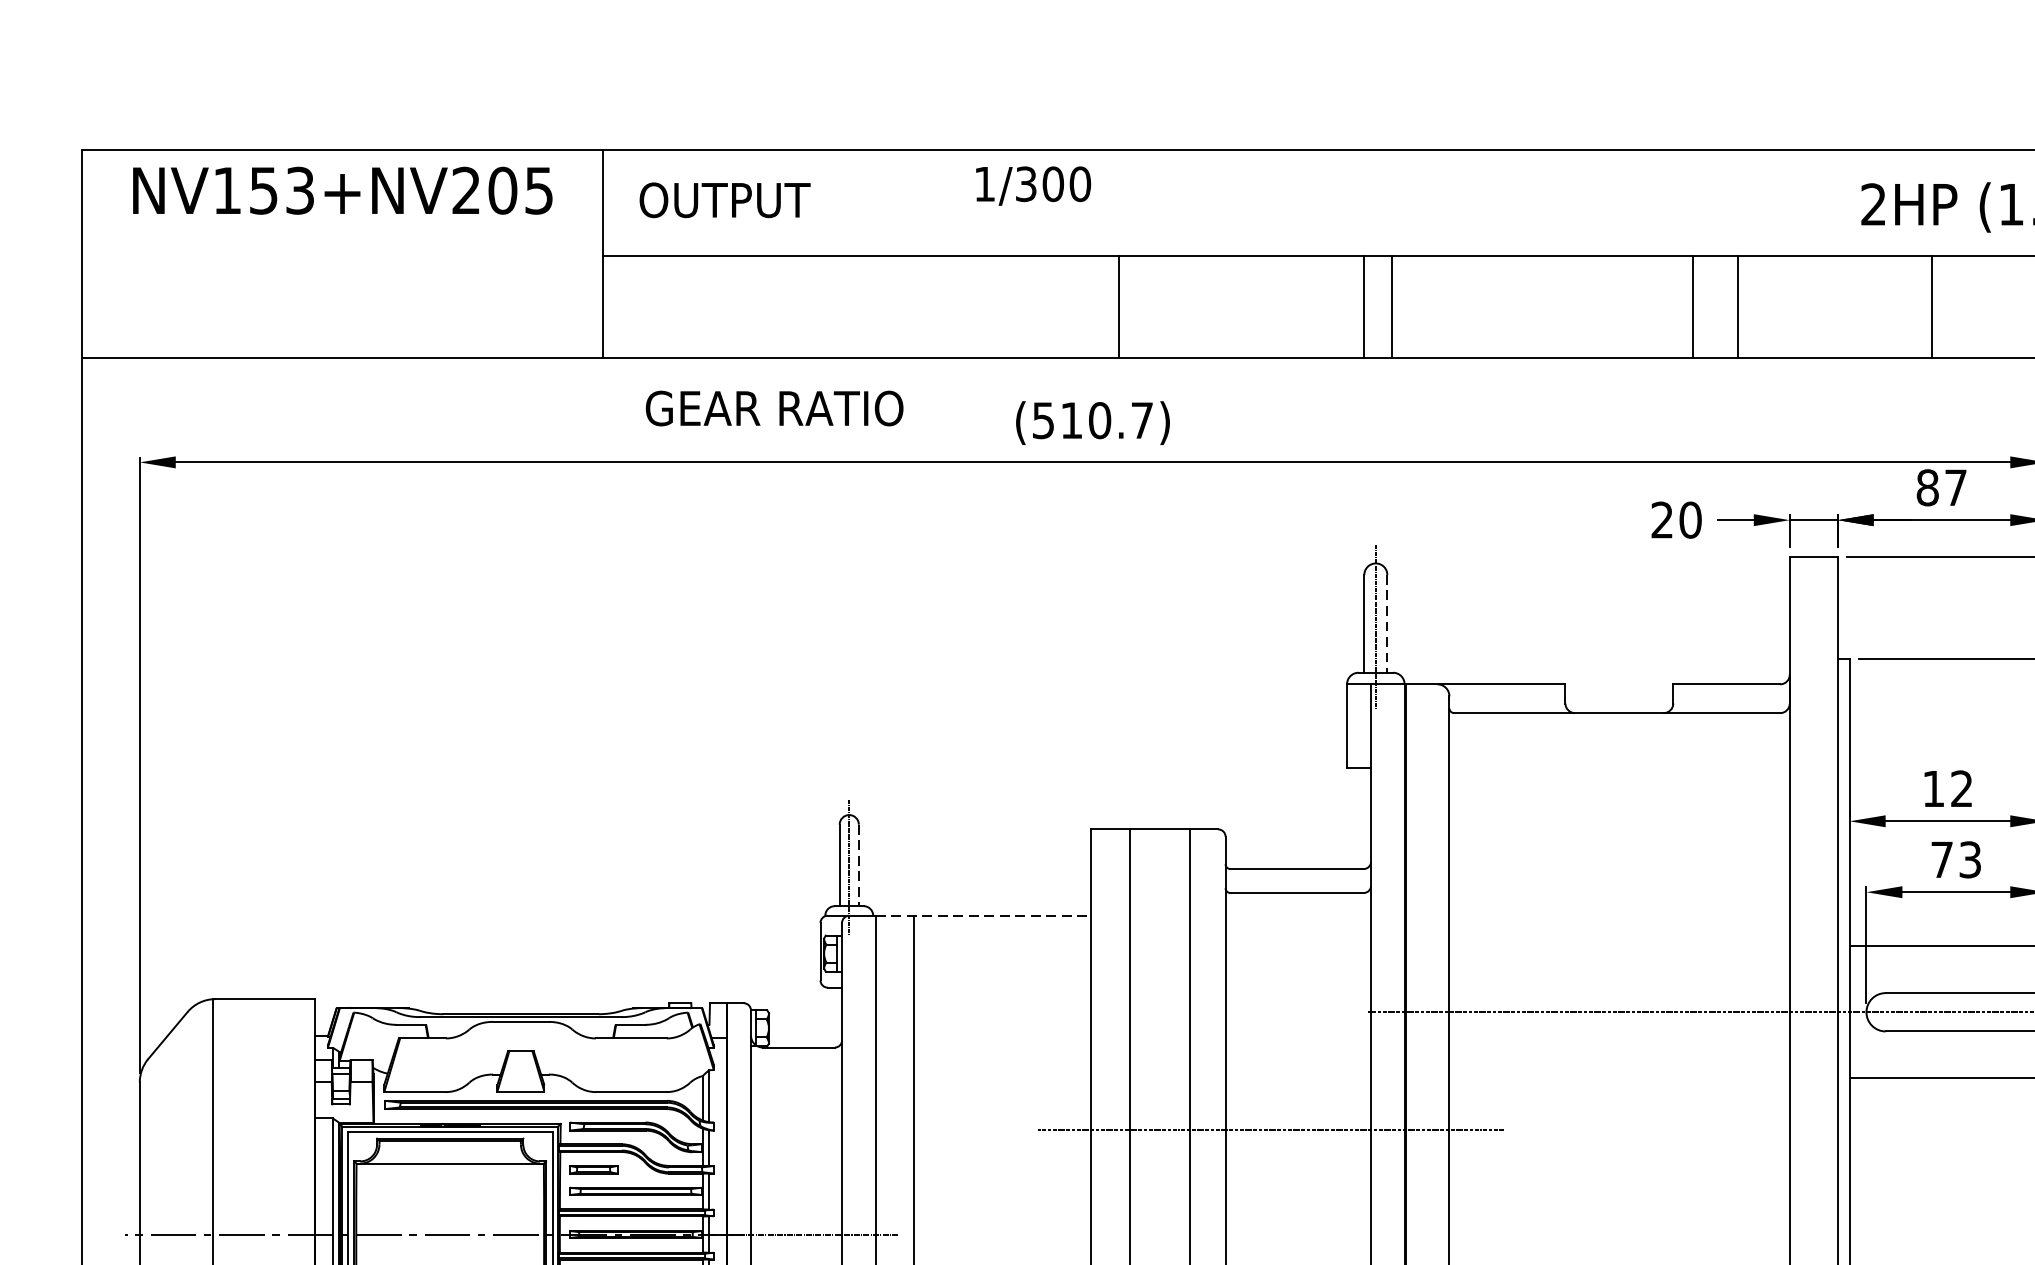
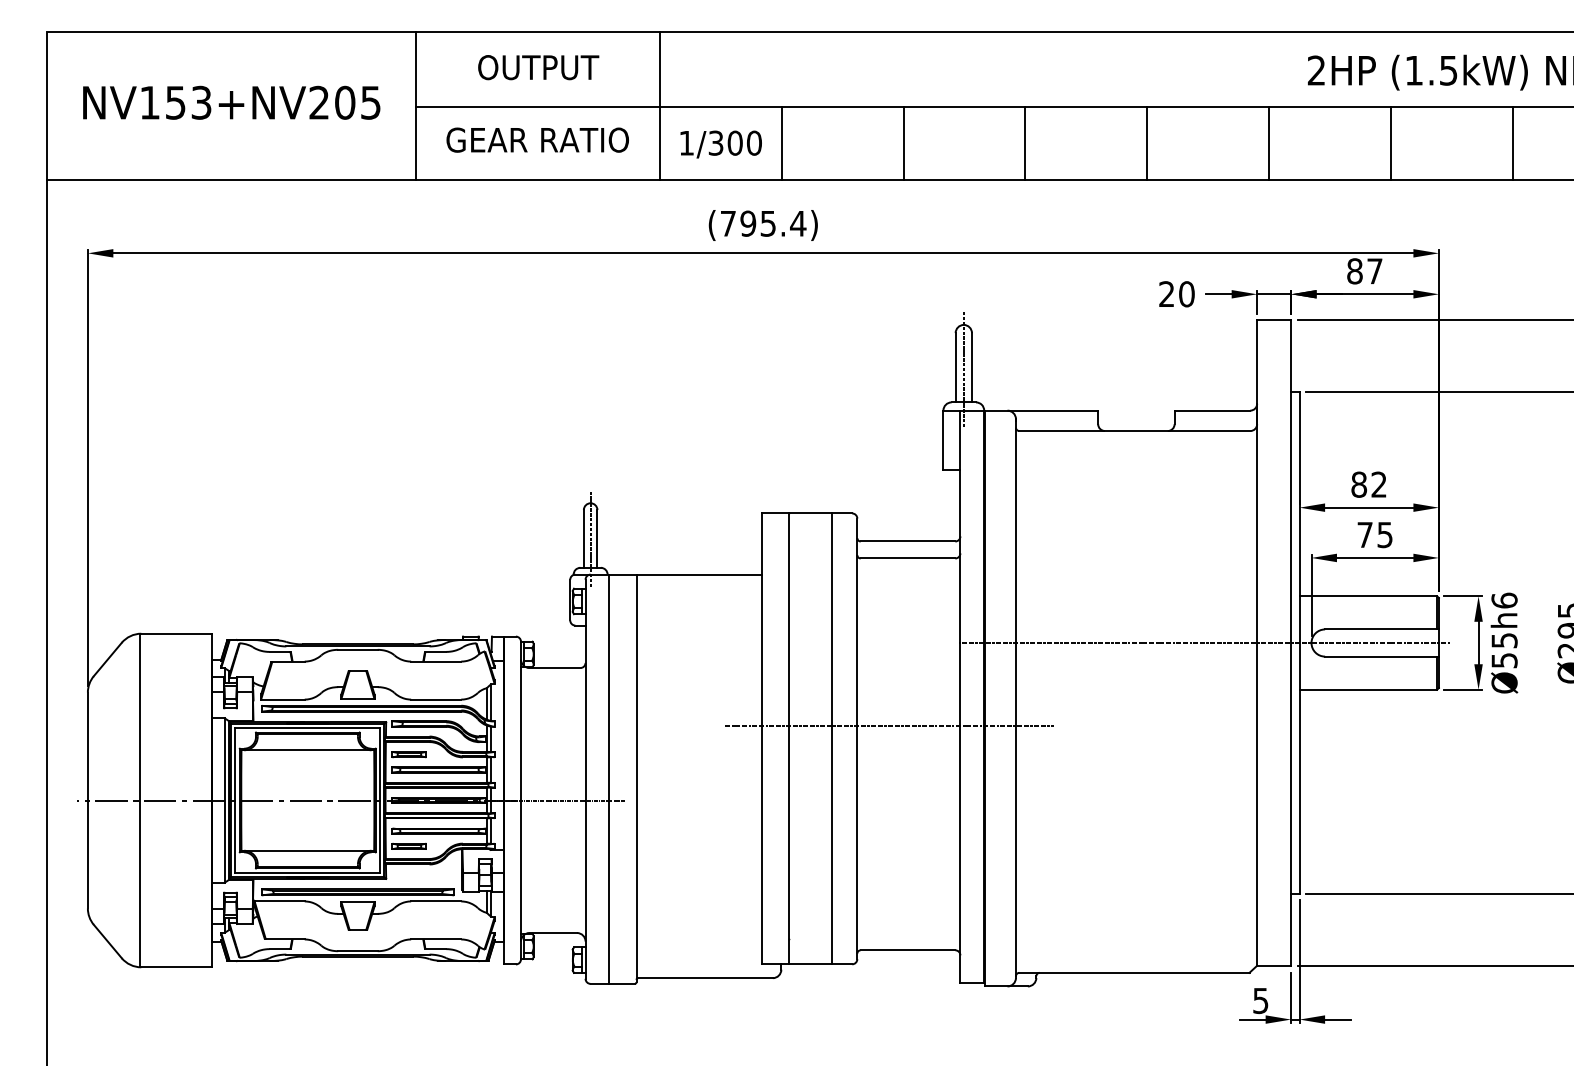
text: (1032, 186) -> (720, 144), moved
text: (342, 190) -> (231, 102), moved
text: (724, 200) -> (538, 67), moved
line: (946, 253) -> (659, 105), added
line: (1364, 305) -> (903, 142), moved
line: (1392, 305) -> (1025, 142), moved
line: (1692, 305) -> (1147, 142), moved
line: (1738, 305) -> (1269, 142), moved
line: (1932, 305) -> (1391, 142), moved
text: (774, 407) -> (537, 139), moved
text: (1093, 420) -> (763, 223), (510.7) -> (795.4)
line: (1386, 623) -> (971, 367), dashed -> solid
text: (1934, 788) -> (1359, 484), 12 -> 82
text: (1970, 859) -> (1385, 534), 73 -> 75
line: (858, 864) -> (597, 538), dashed -> solid
line: (984, 915) -> (686, 574), dashed -> solid

